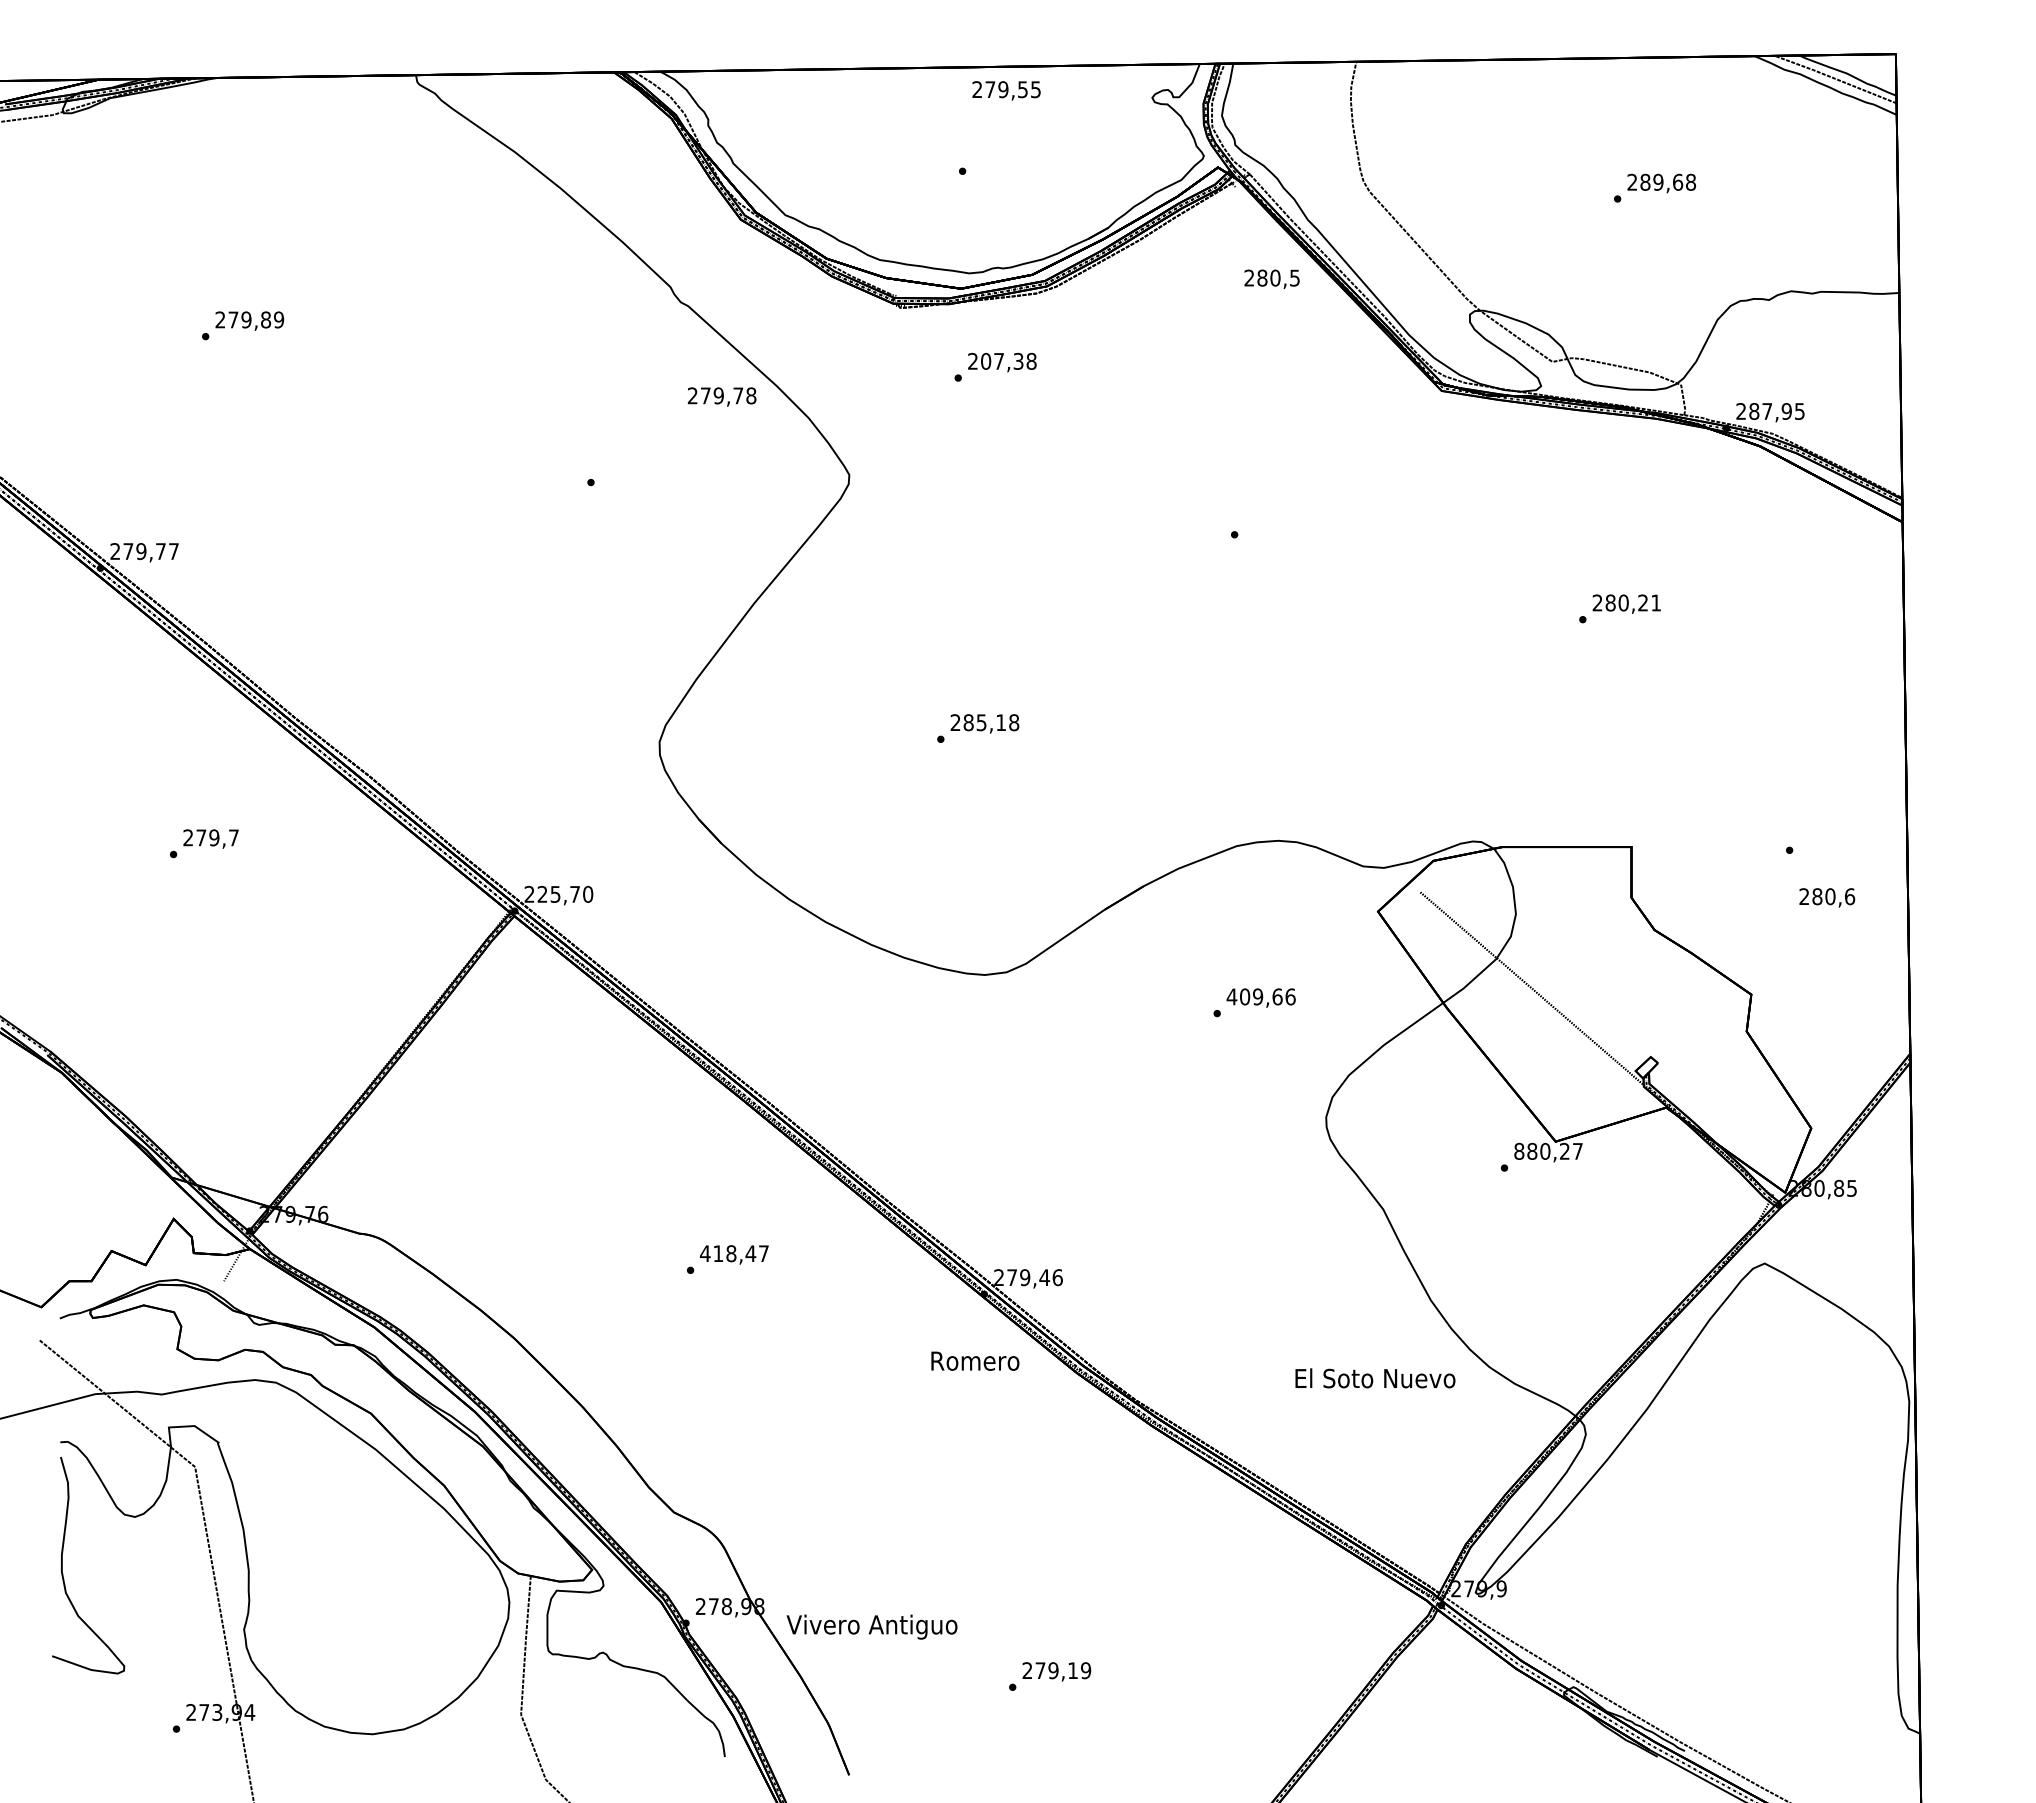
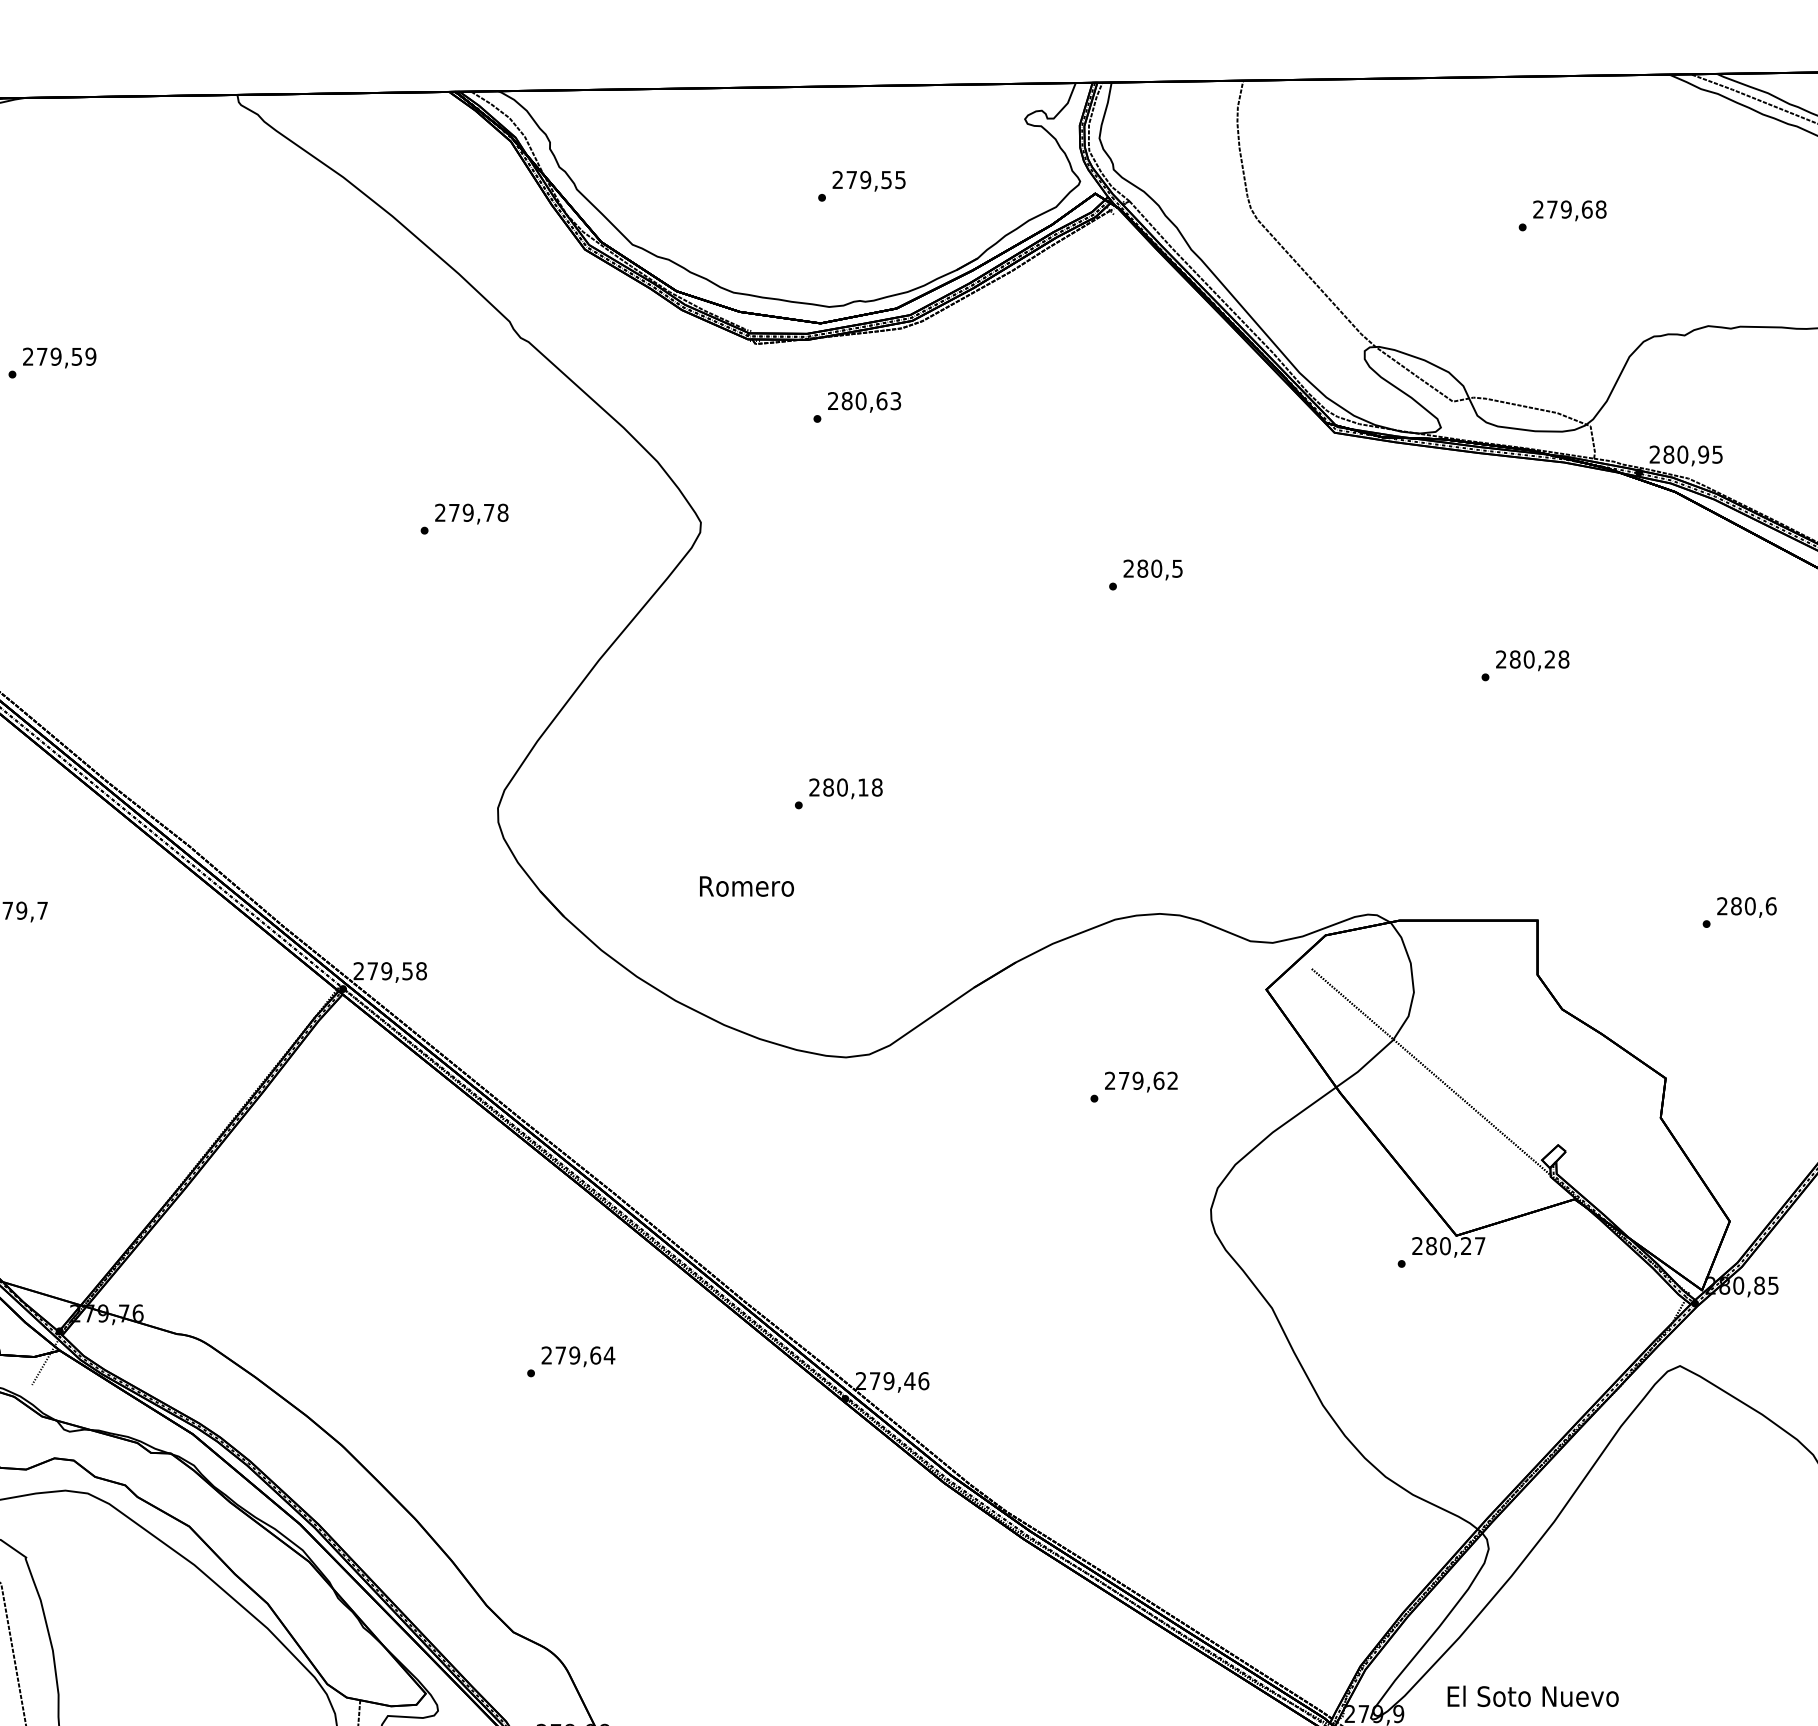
text: (1006, 90) -> (869, 180), moved
text: (1645, 181) -> (1552, 208), 289,68 -> 279,68
text: (1271, 278) -> (1152, 569), moved
text: (266, 319) -> (77, 356), 279,89 -> 279,59
text: (1008, 360) -> (871, 400), 207,38 -> 280,63
text: (721, 396) -> (471, 513), moved
text: (1767, 411) -> (1683, 454), 287,95 -> 280,95
text: (1656, 602) -> (1564, 658), 280,21 -> 280,28
text: (981, 722) -> (842, 787), 285,18 -> 280,18
text: (565, 893) -> (397, 970), 225,70 -> 279,58
text: (1827, 897) -> (1747, 907), moved
text: (1260, 996) -> (1140, 1080), 409,66 -> 279,62
text: (1519, 1151) -> (1417, 1246), 880,27 -> 280,27
text: (734, 1253) -> (578, 1355), 418,47 -> 279,64
text: (975, 1360) -> (747, 885), moved
text: (1375, 1378) -> (1533, 1696), moved

